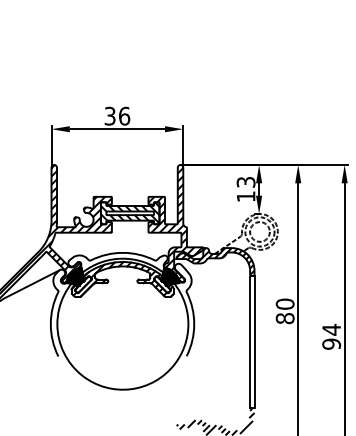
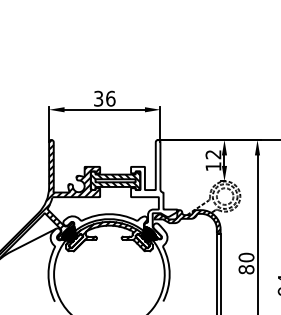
text: (246, 182) -> (213, 154), 13 -> 12
hatch: (175, 223) -> (153, 189), removed

